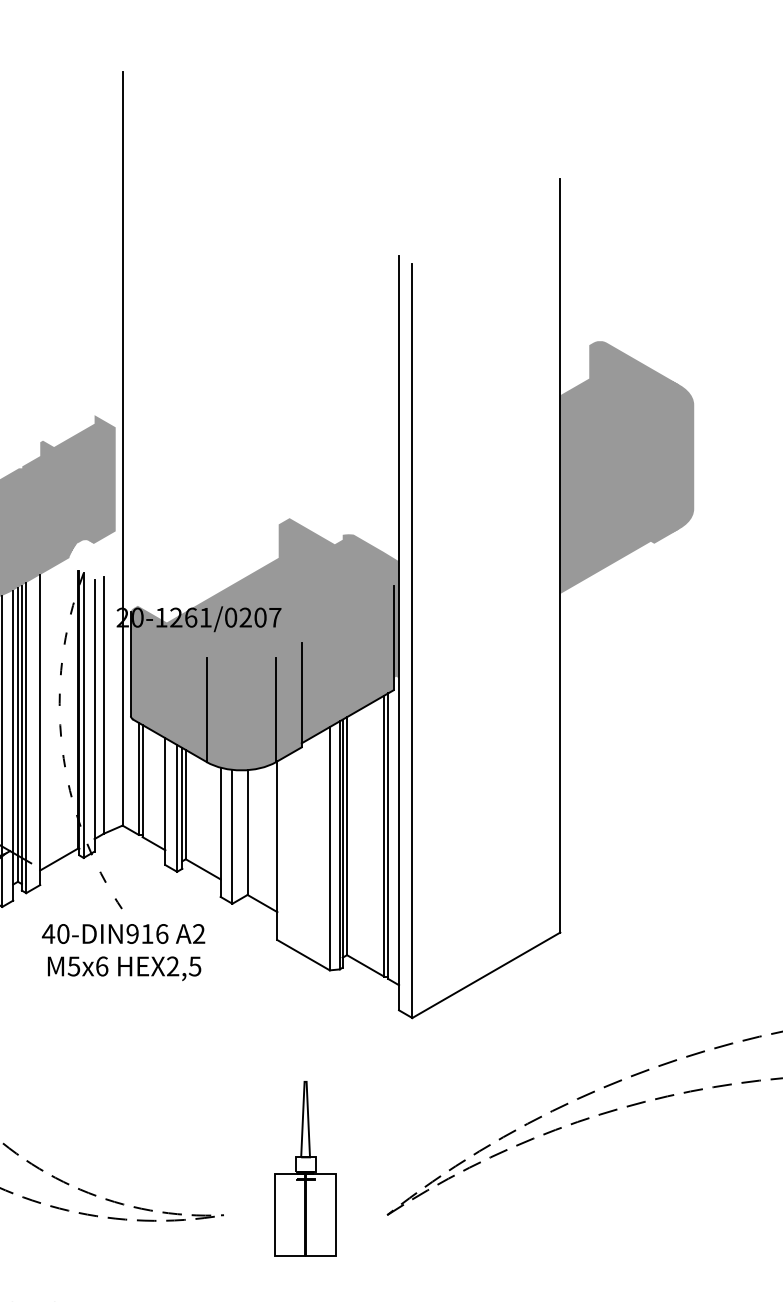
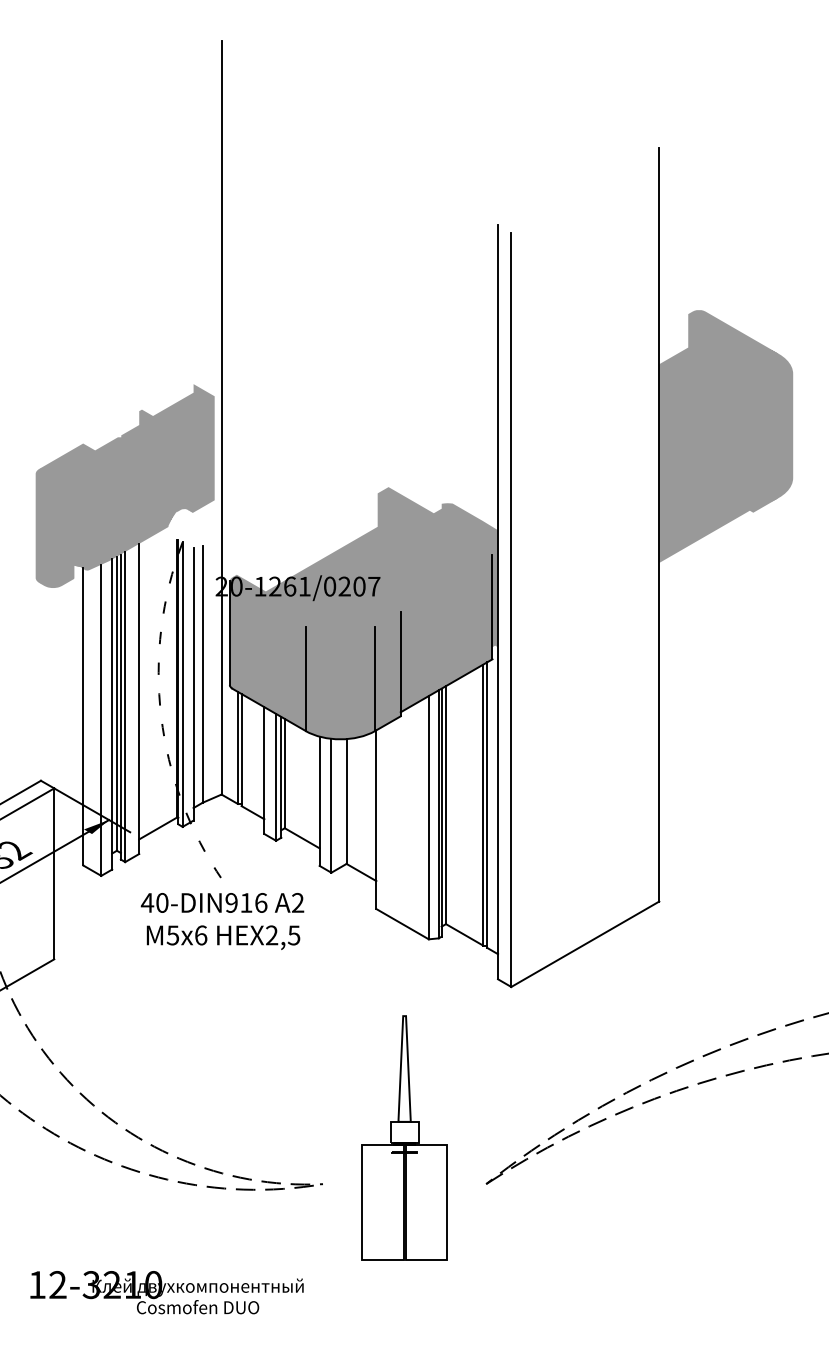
part: (305, 1168) -> (404, 1137), size x1.4

